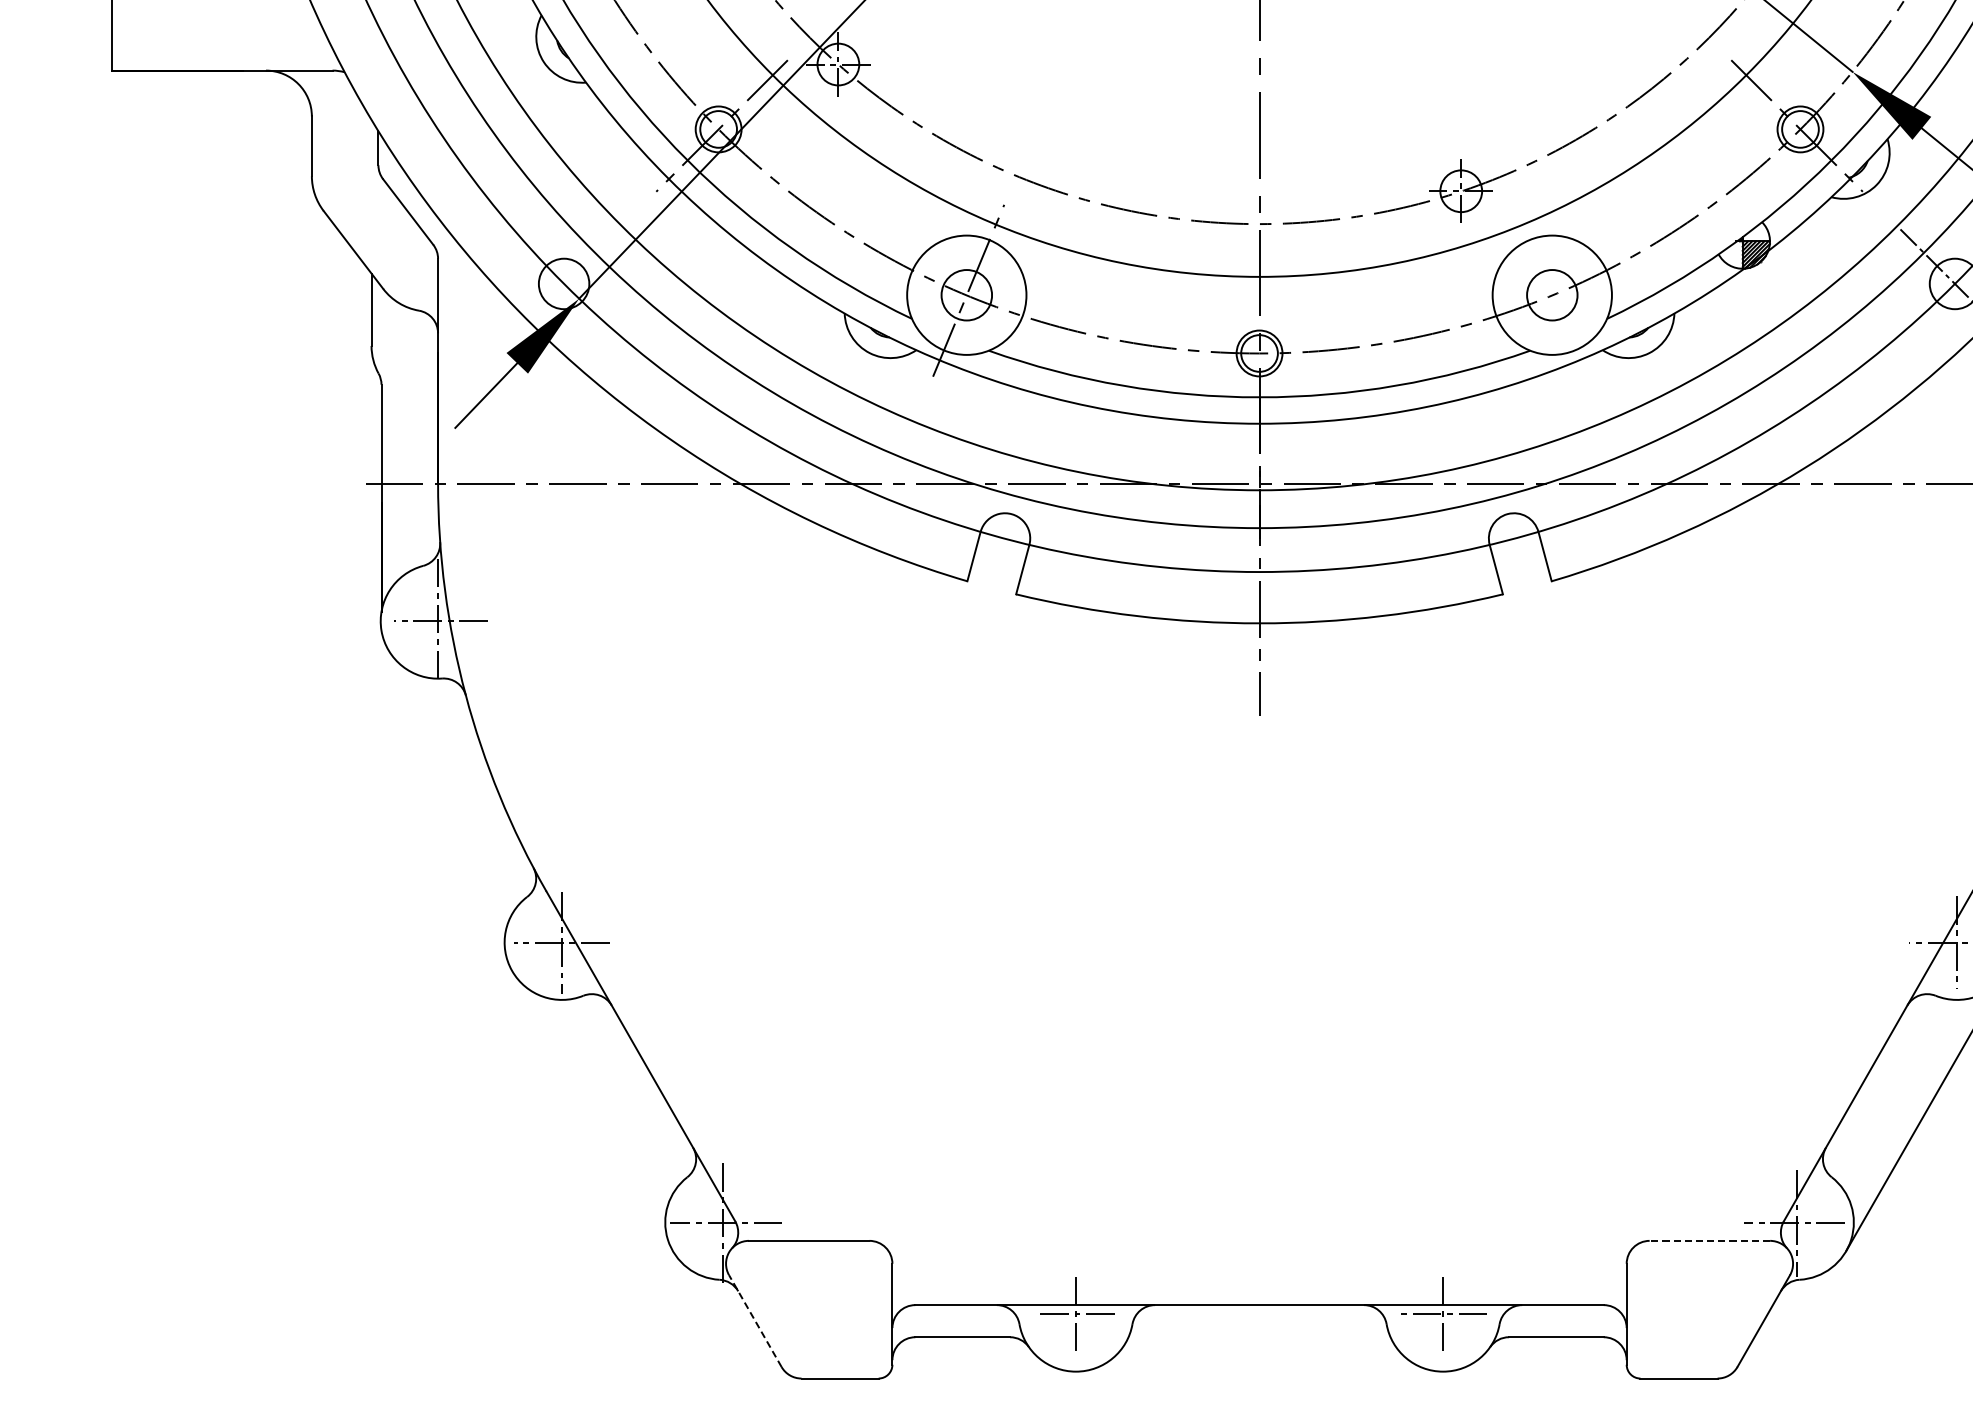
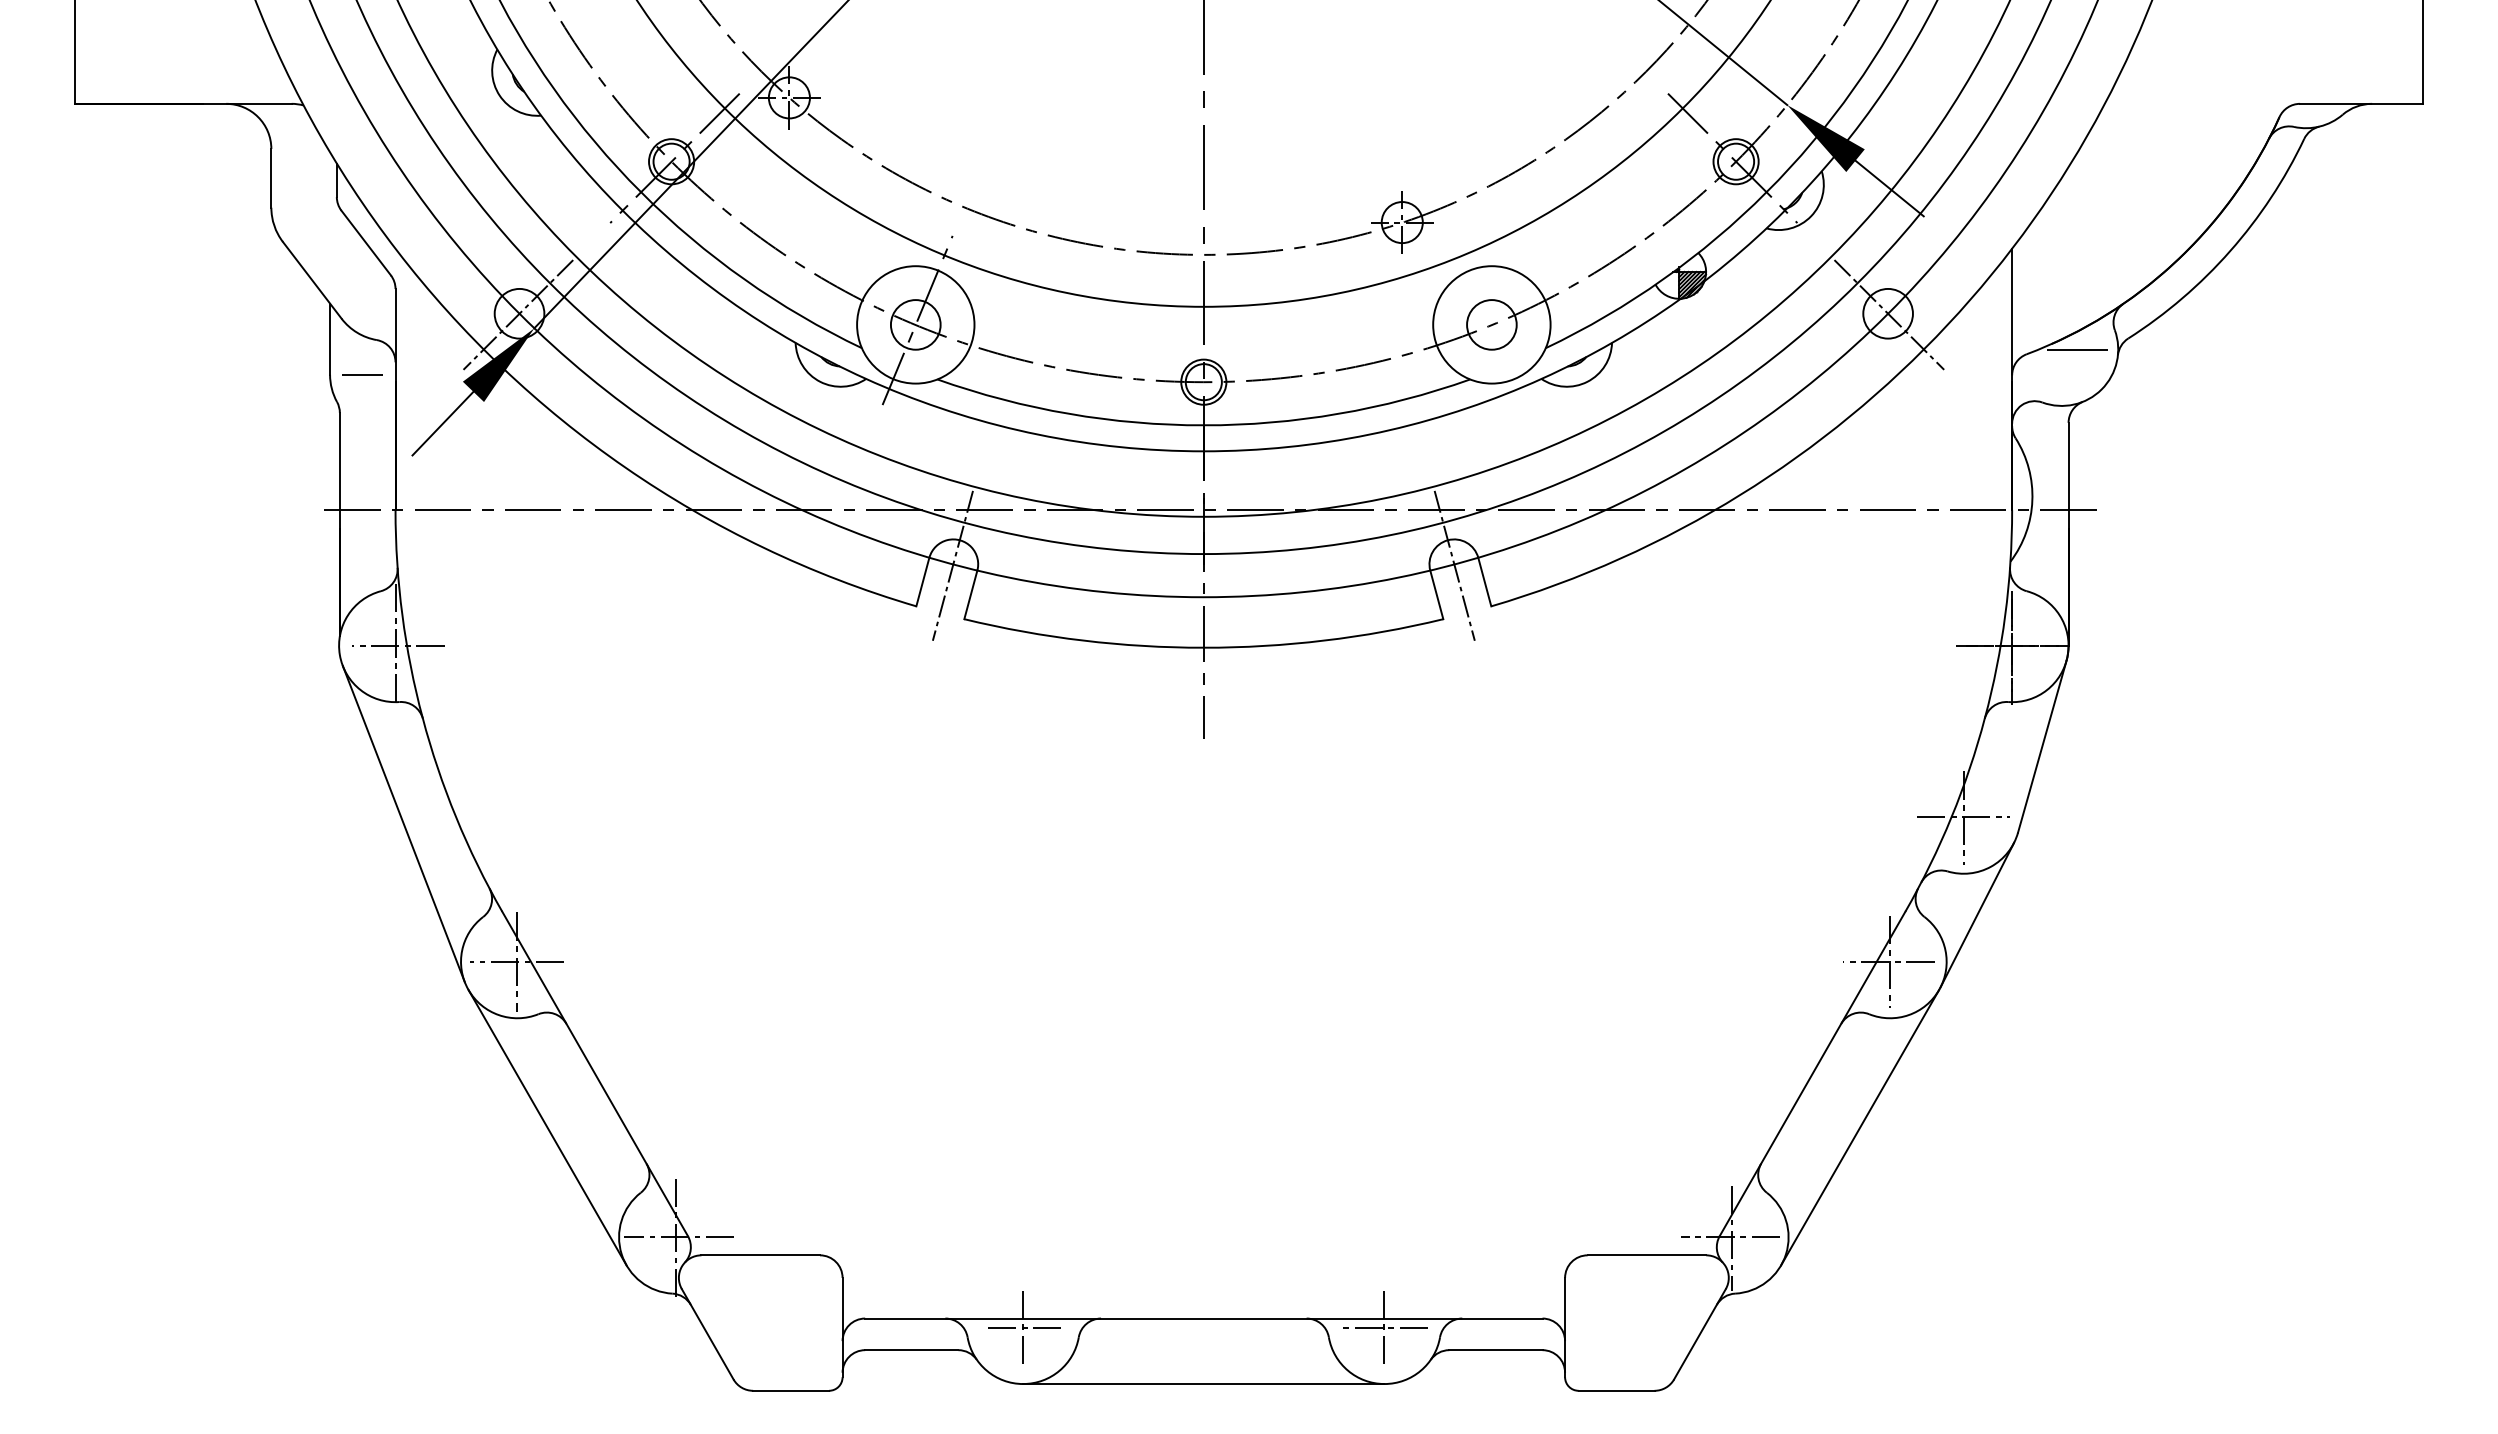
line: (563, 284) -> (518, 314), added
line: (404, 345) -> (362, 374), added
line: (1004, 539) -> (952, 565), added
line: (1514, 539) -> (1454, 565), added
line: (446, 803) -> (403, 824), added
line: (592, 1110) -> (547, 1127), added
line: (1709, 1241) -> (1646, 1255), dashed -> solid
line: (755, 1320) -> (707, 1333), dashed -> solid
line: (1259, 1372) -> (1203, 1384), added

